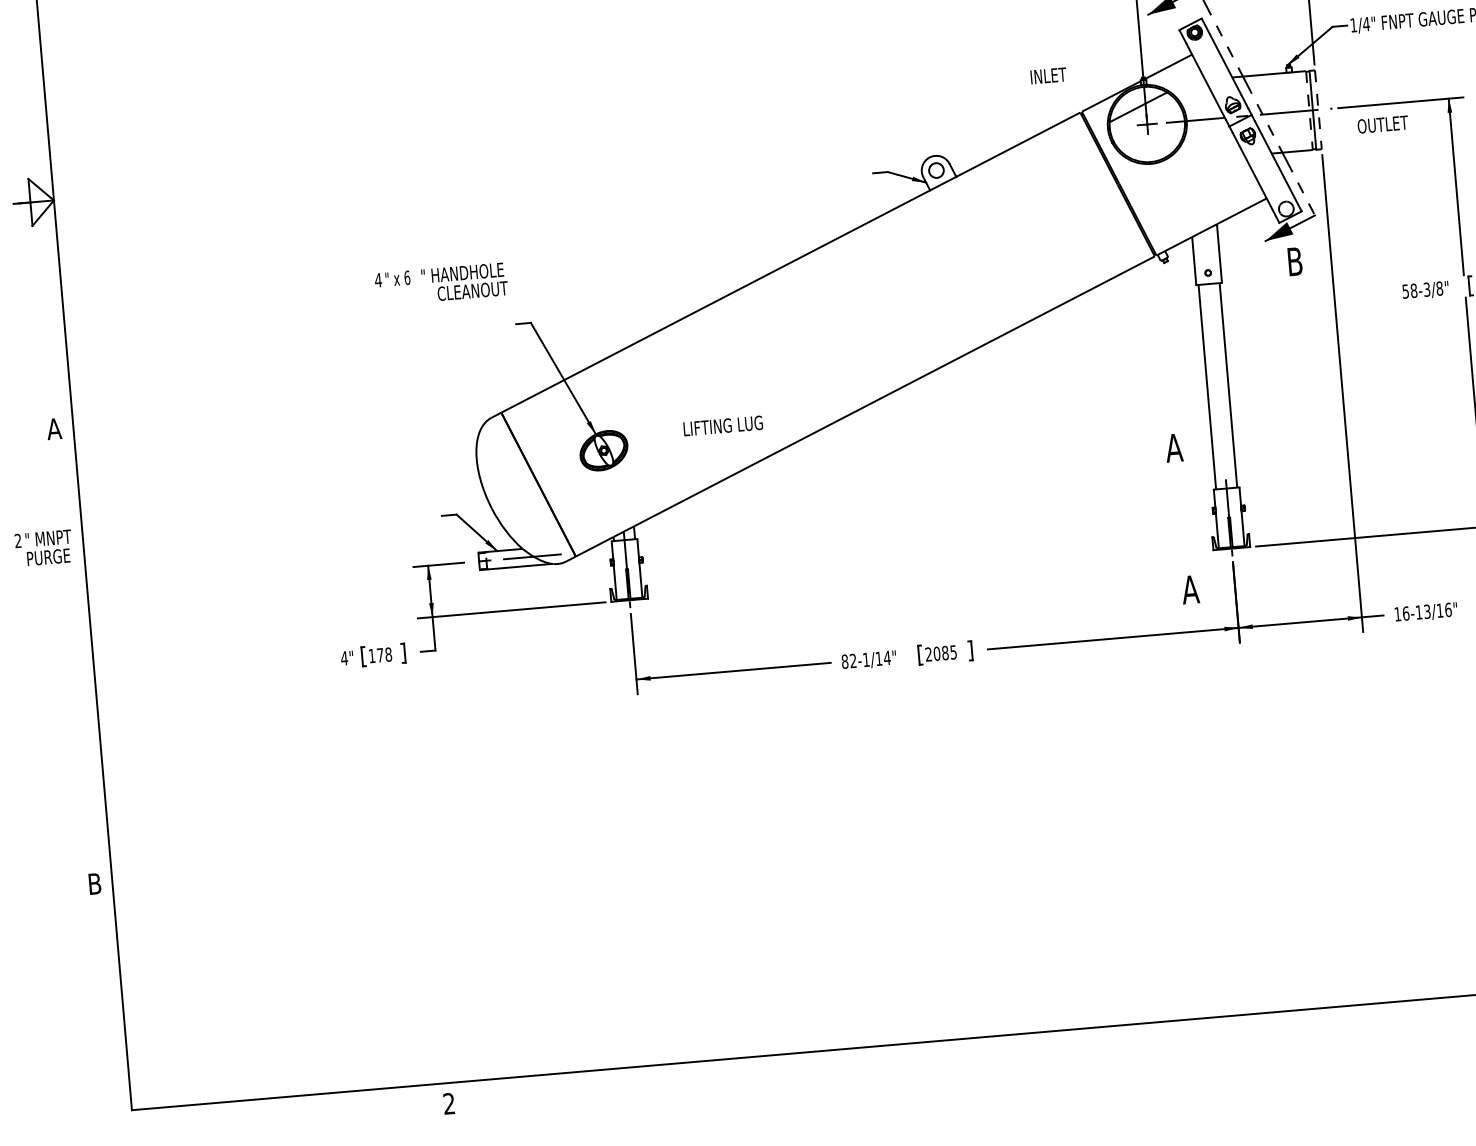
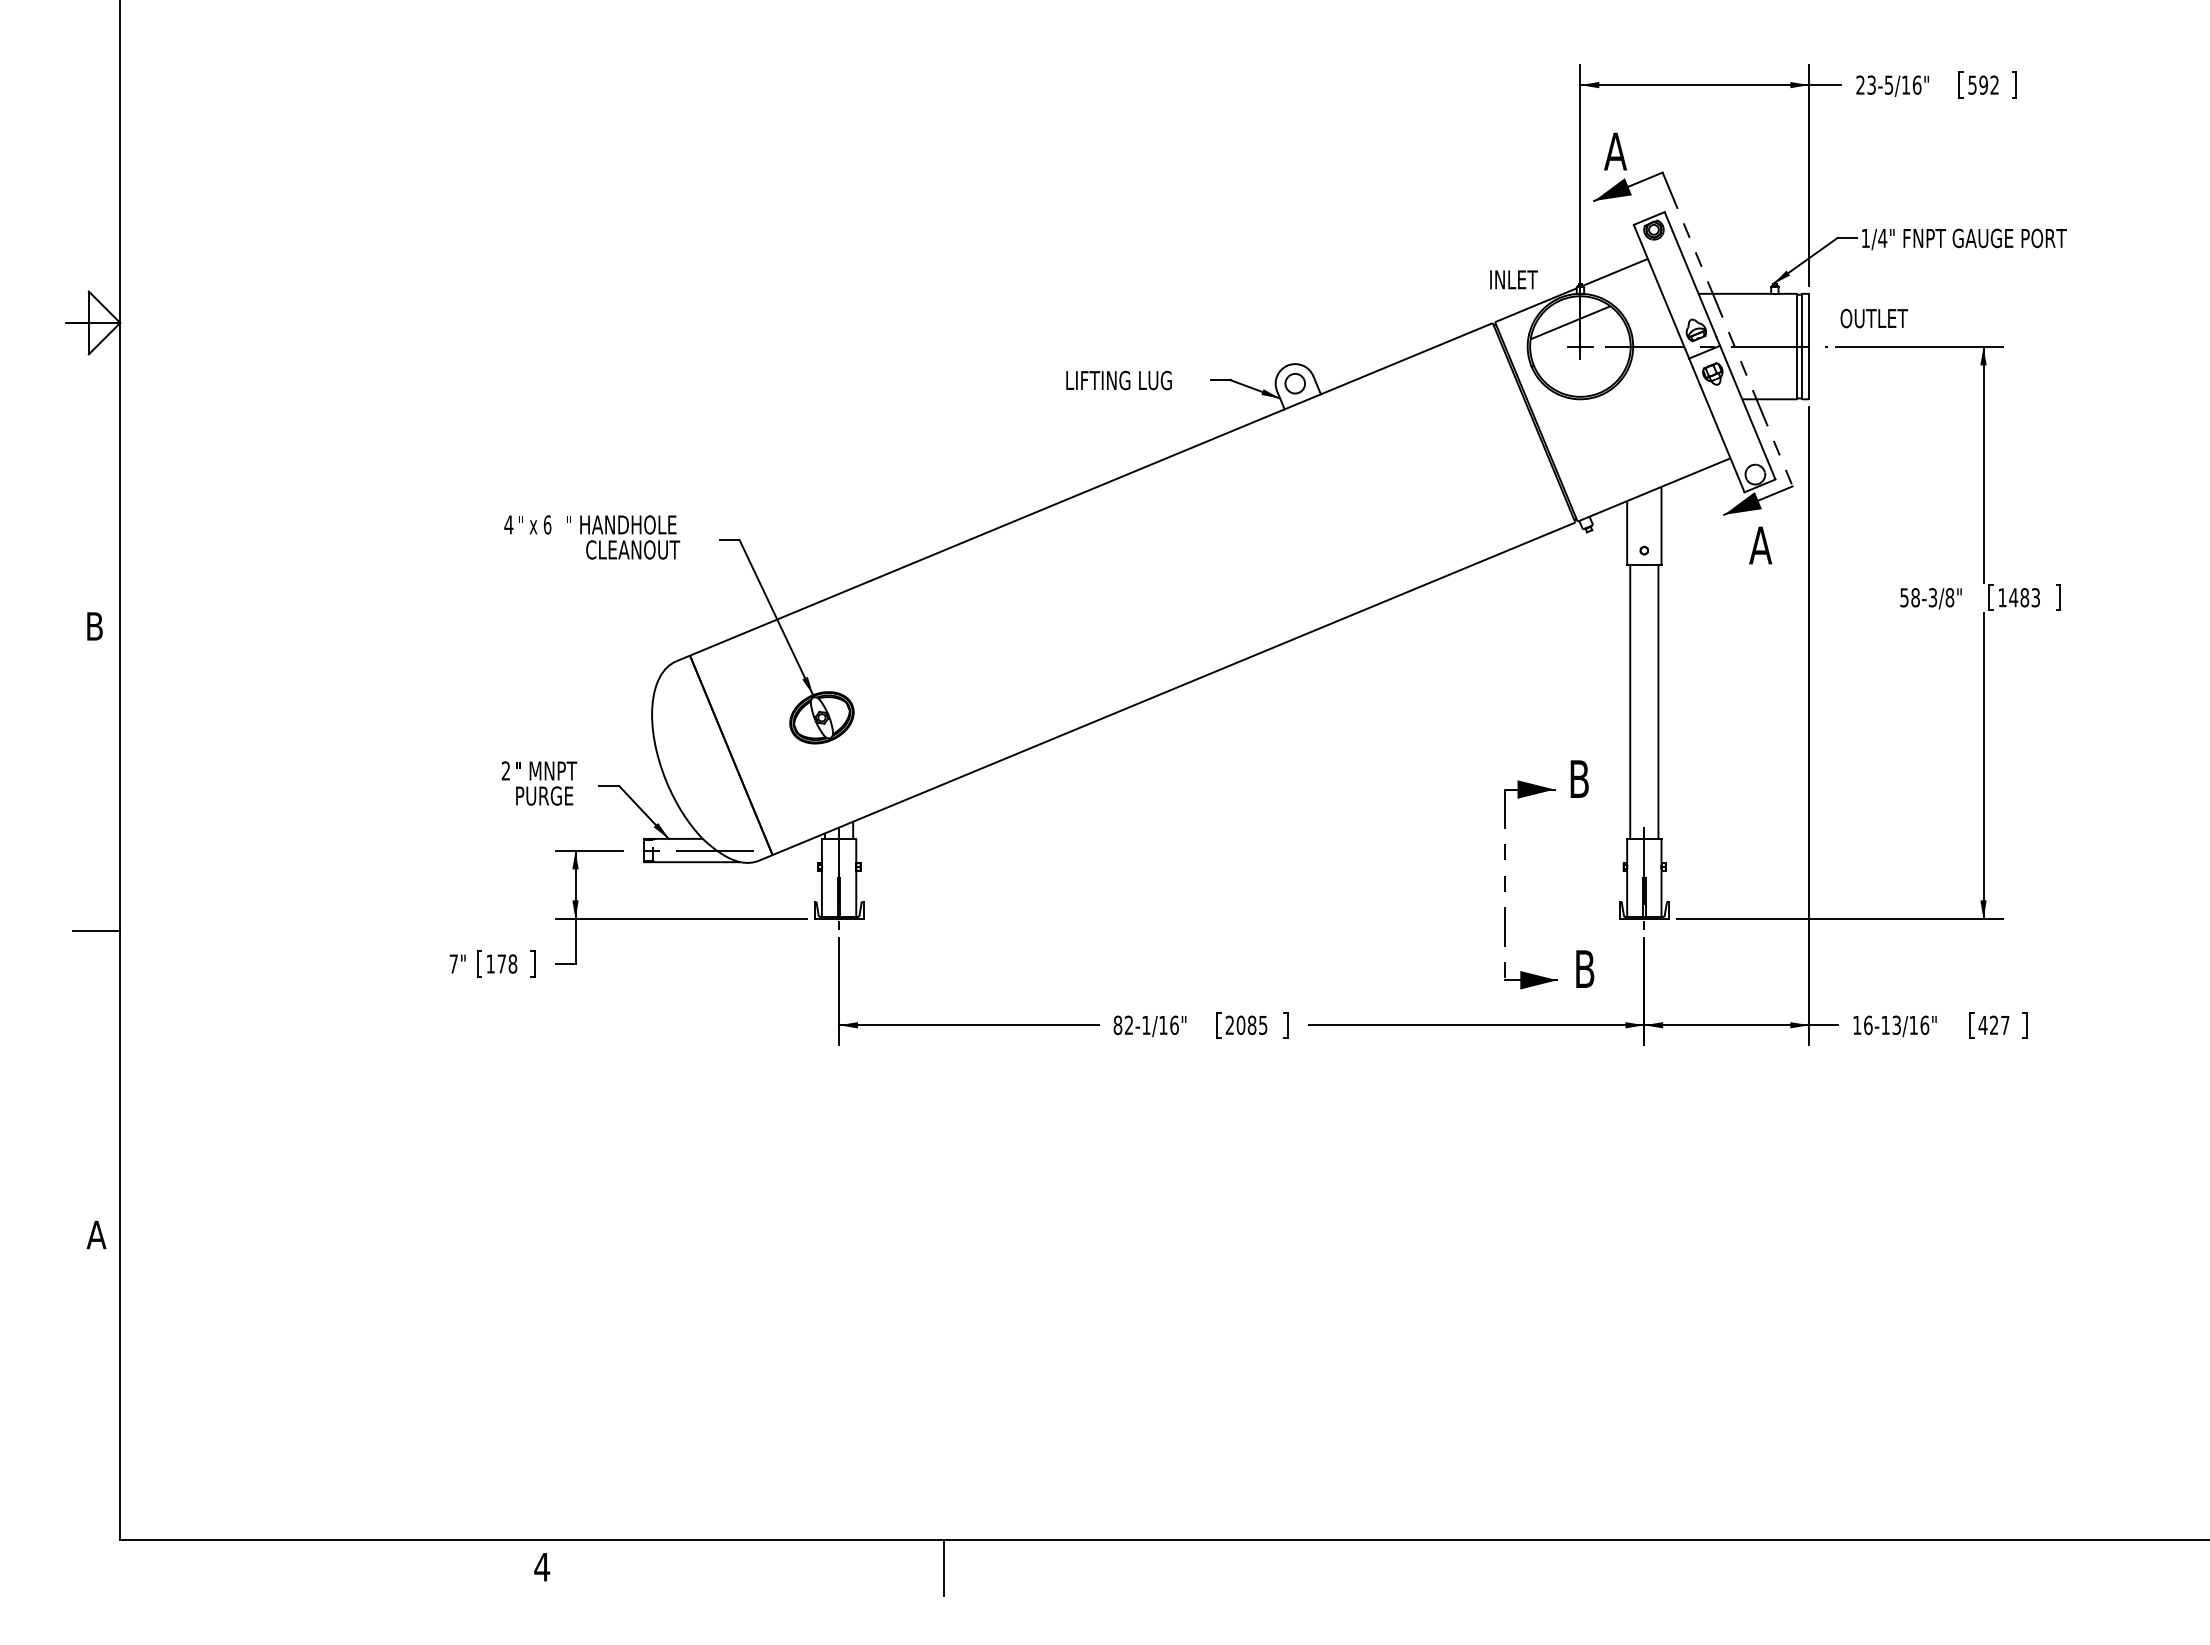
text: (1048, 75) -> (1513, 279), moved
line: (1318, 109) -> (1809, 346), dashed -> solid
line: (1309, 110) -> (1797, 346), dashed -> solid
text: (1383, 124) -> (1874, 318), moved
text: (1294, 261) -> (1760, 545), B -> A
text: (441, 284) -> (592, 537), moved
text: (722, 425) -> (1118, 380), moved
text: (54, 429) -> (94, 626), A -> B
text: (1173, 447) -> (1578, 778), A -> B
part: (1125, 531) -> (1505, 884), added
text: (44, 548) -> (539, 783), moved
text: (1190, 589) -> (1584, 968), A -> B
line: (75, 657) -> (96, 931), added
text: (887, 657) -> (1174, 1024), 82-1/14" -> 82-1/16"
text: (344, 658) -> (453, 963), 4" -> 7"
text: (94, 883) -> (96, 1234), B -> A
line: (750, 1078) -> (944, 1567), added
text: (449, 1103) -> (542, 1566), 2 -> 4

